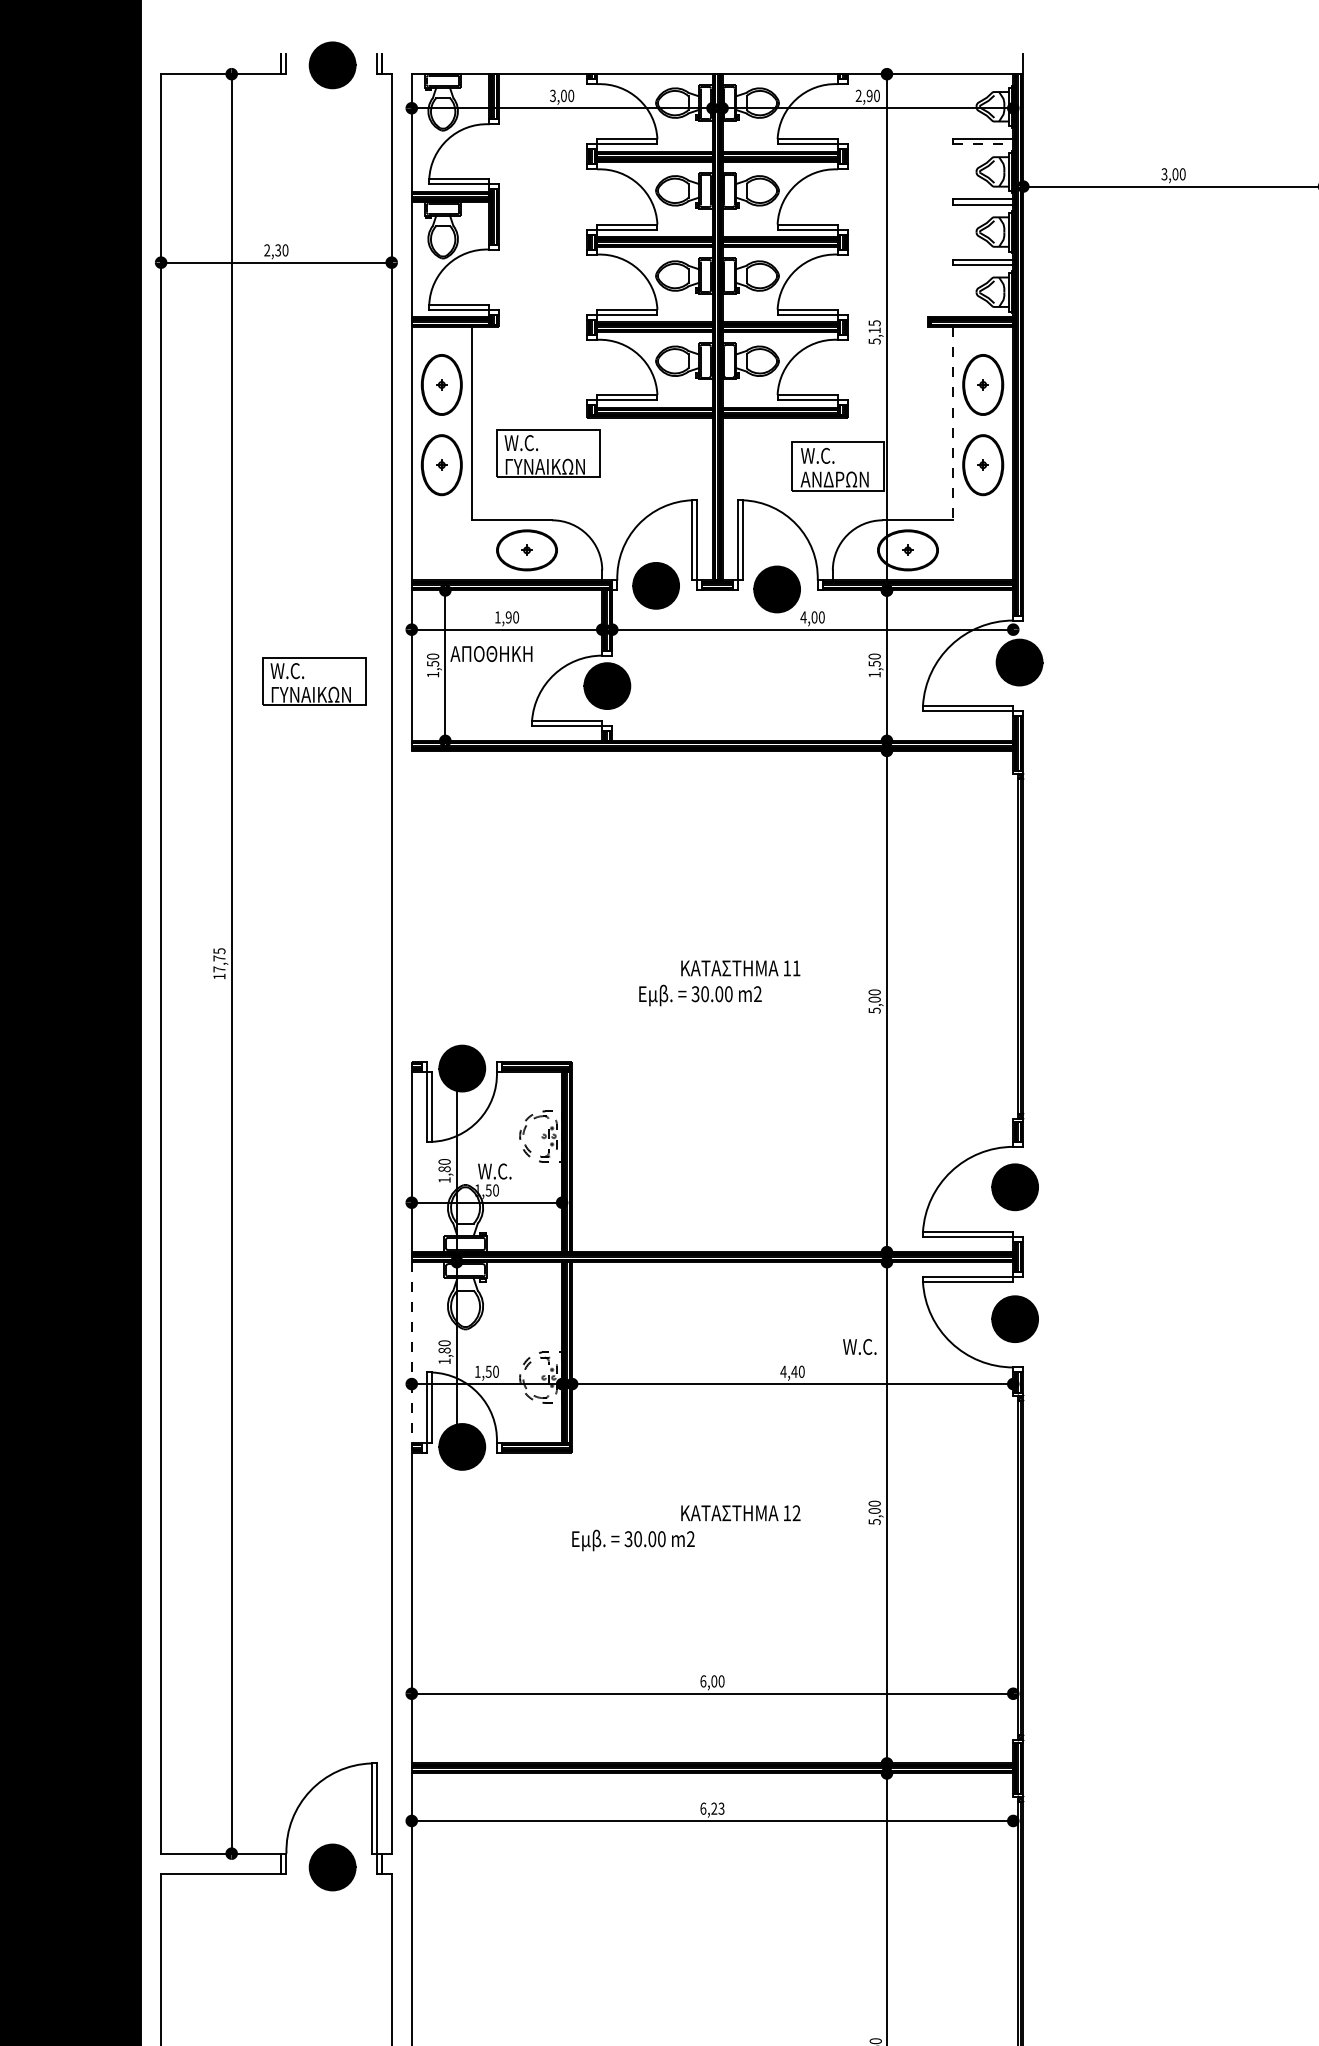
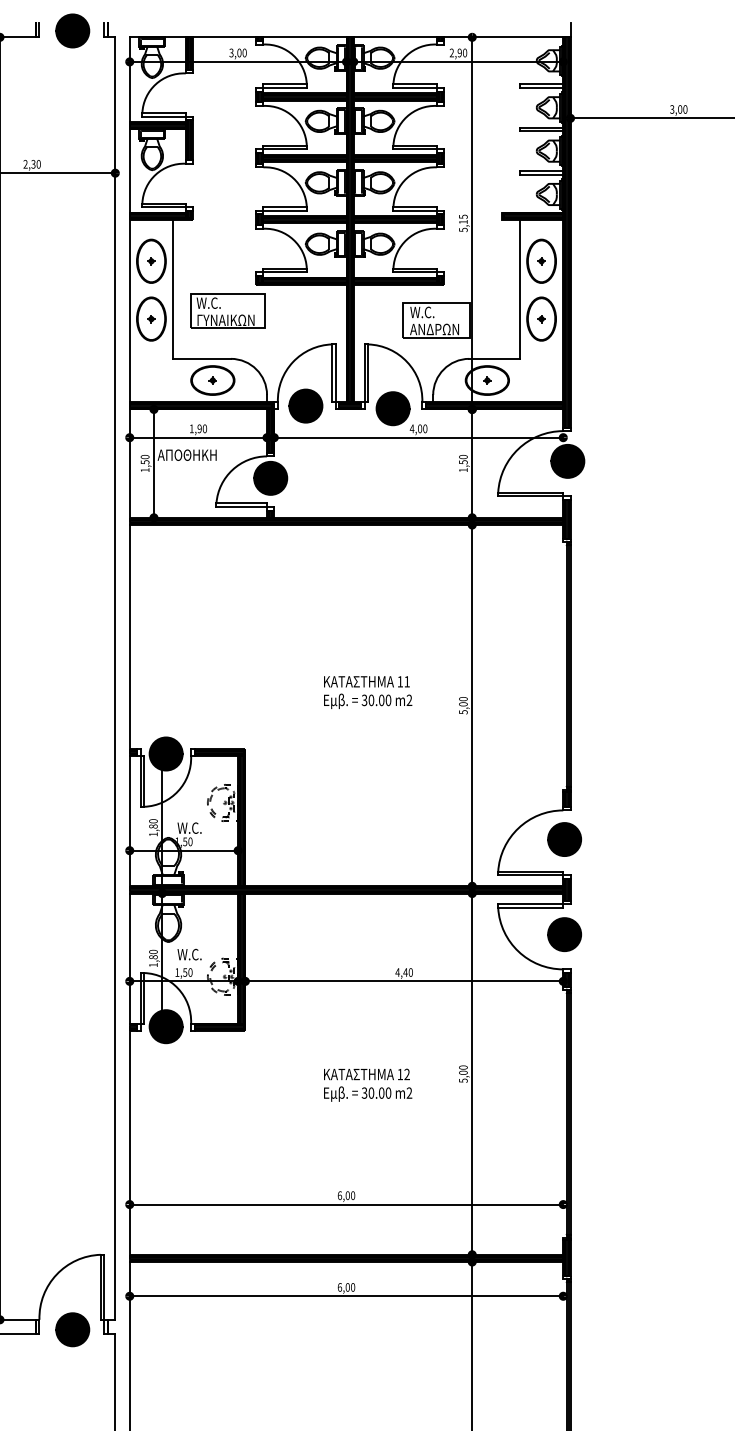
line: (983, 144) -> (541, 88), dashed -> solid
line: (953, 424) -> (520, 289), dashed -> solid
part: (314, 681) -> (59, 475), removed
line: (411, 905) -> (129, 636), added
text: (700, 995) -> (368, 701), moved
text: (859, 1346) -> (189, 954), moved
line: (411, 1352) -> (129, 958), dashed -> solid
text: (633, 1540) -> (368, 1094), moved
text: (717, 1808) -> (350, 1287), 6,23 -> 6,00

